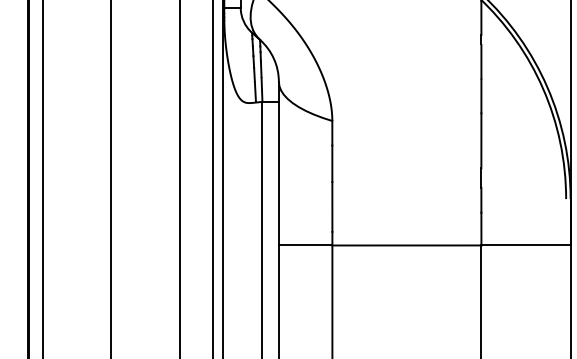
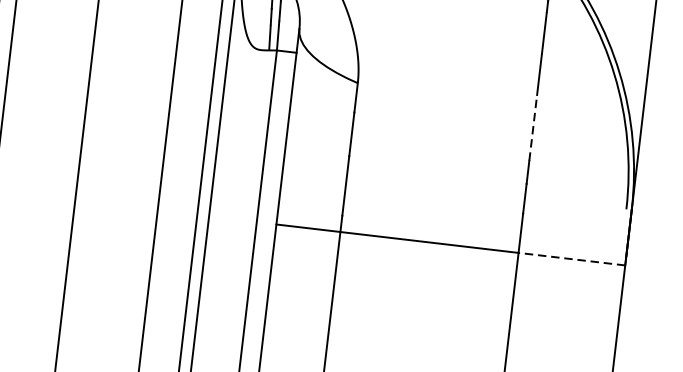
line: (481, 140) -> (533, 127), solid -> dashed
line: (526, 245) -> (572, 259), solid -> dashed

